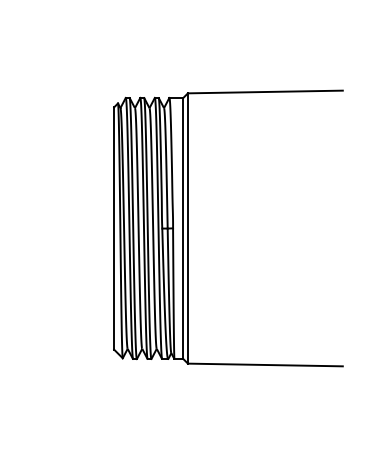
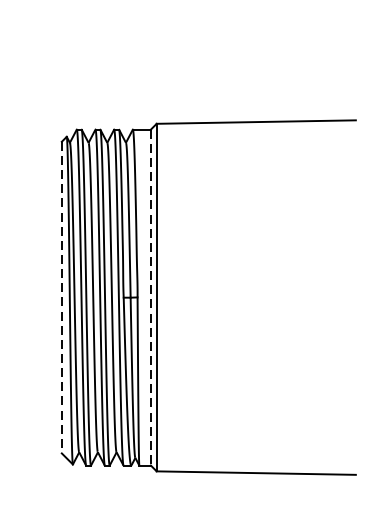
line: (114, 228) -> (62, 297), solid -> dashed
line: (183, 228) -> (150, 297), solid -> dashed

